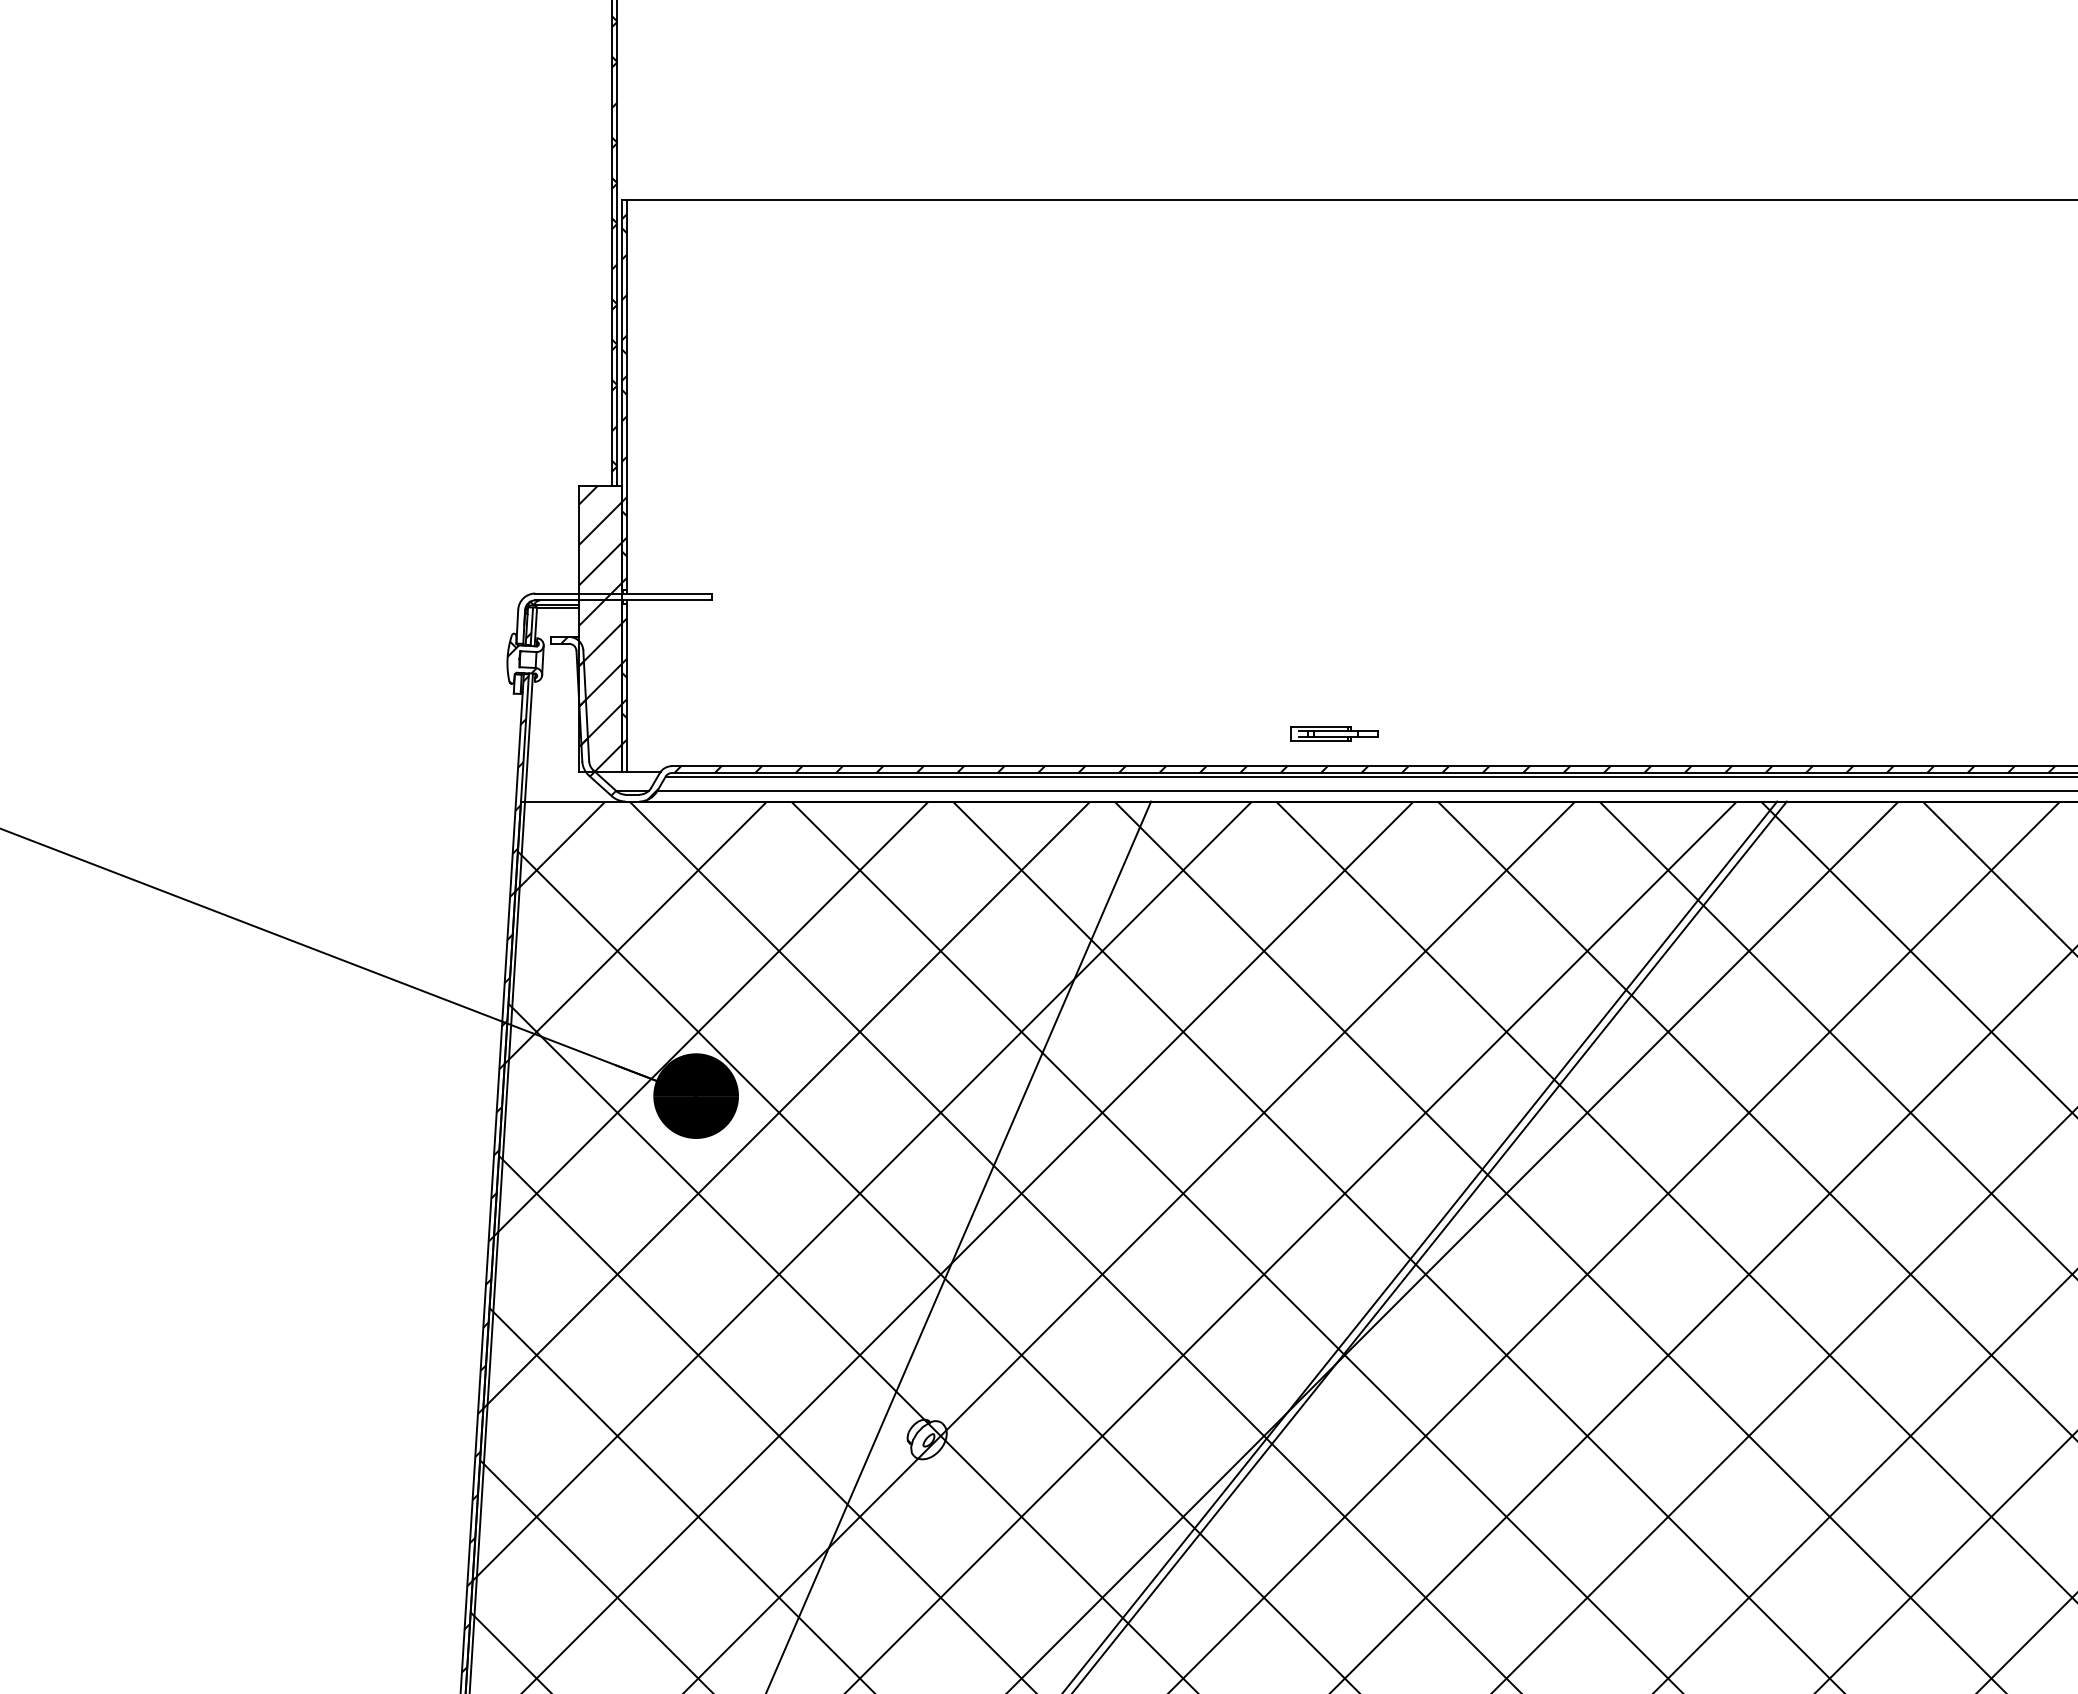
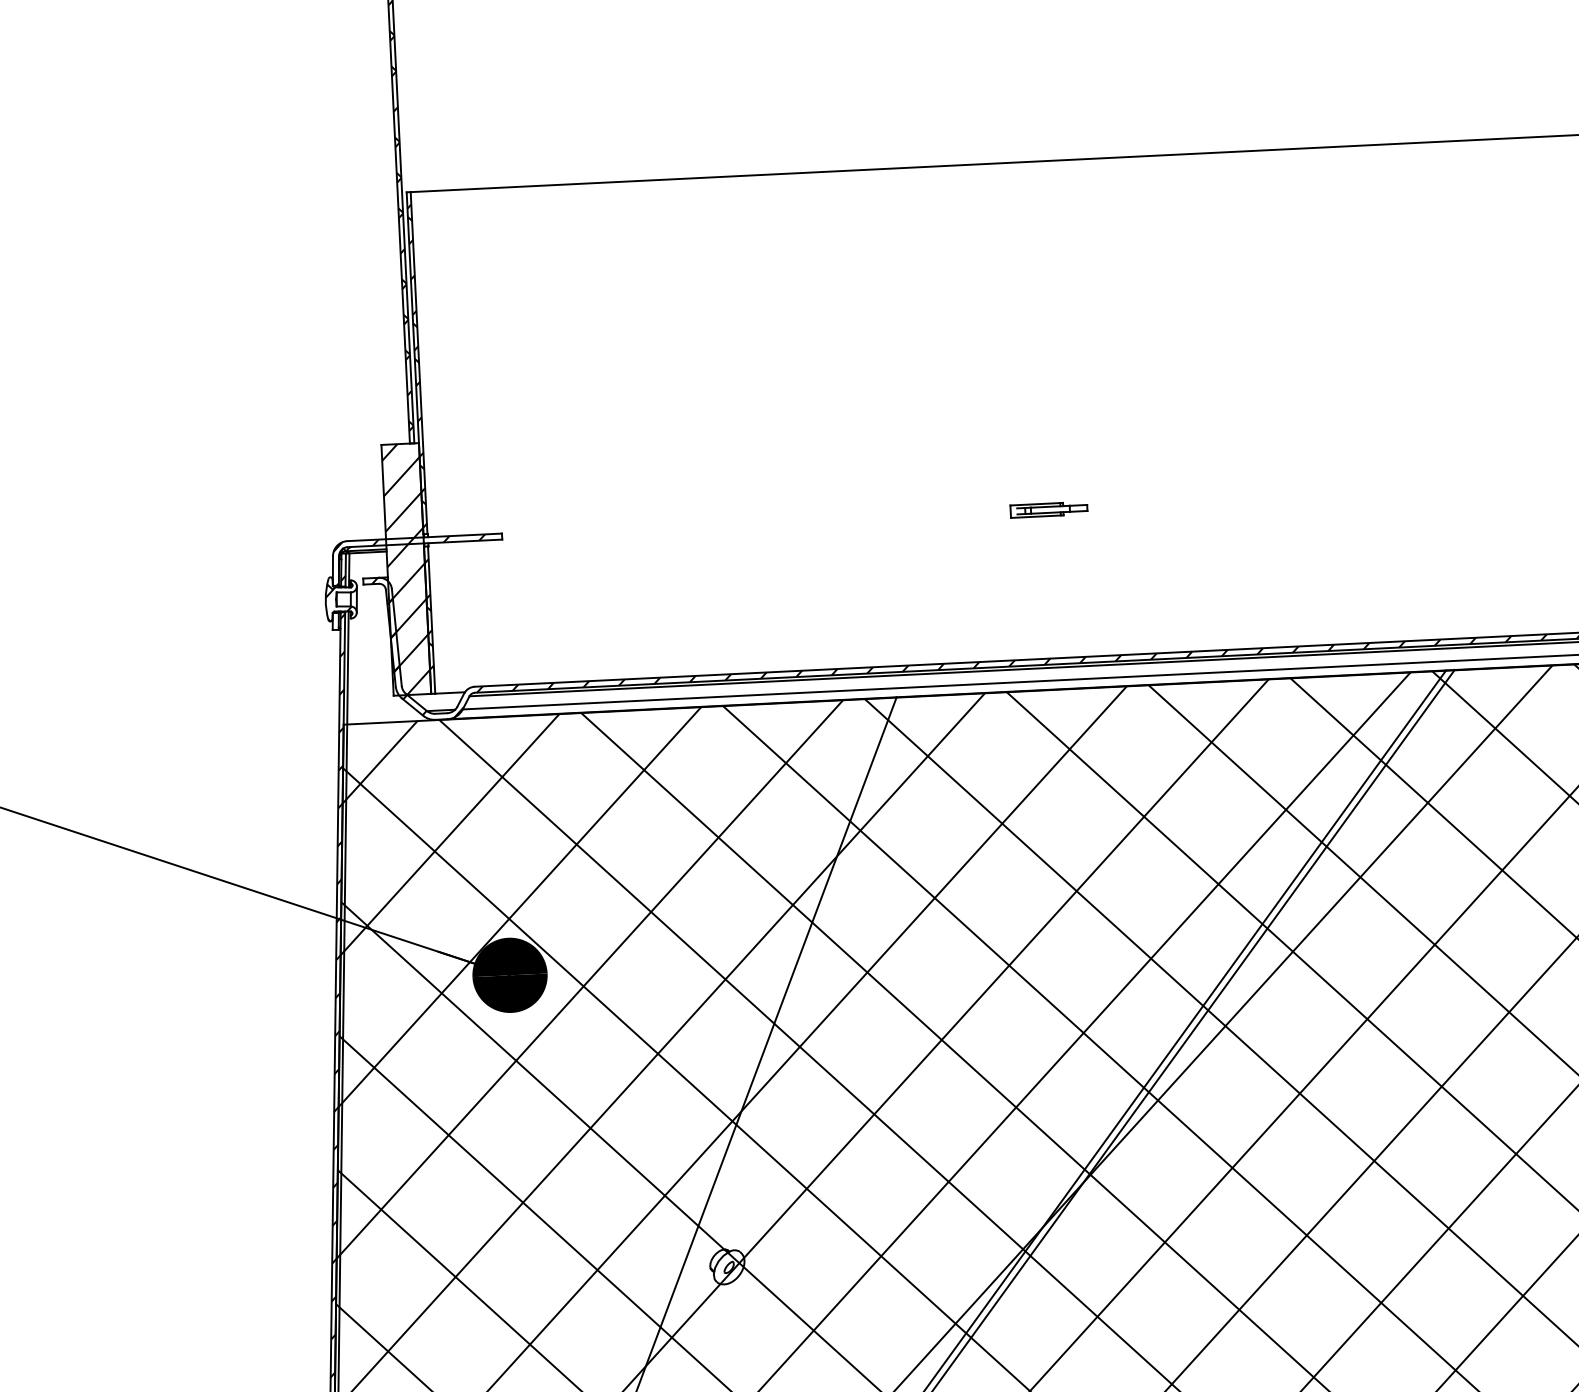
hatch: (605, 618) -> (409, 560), added
part: (1334, 733) -> (1048, 509), moved

